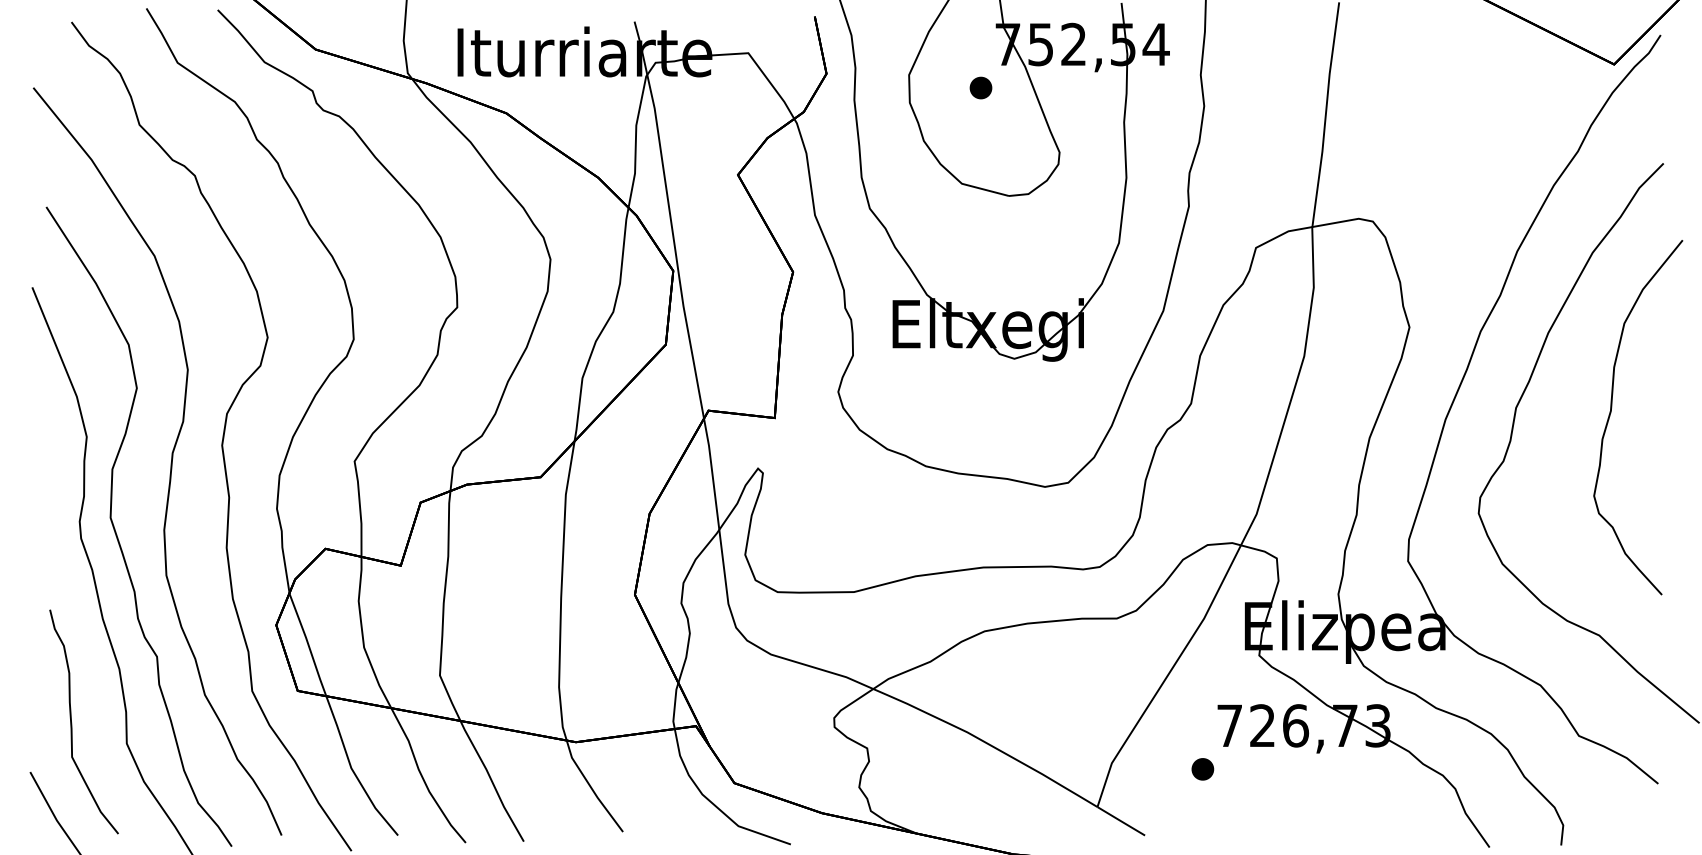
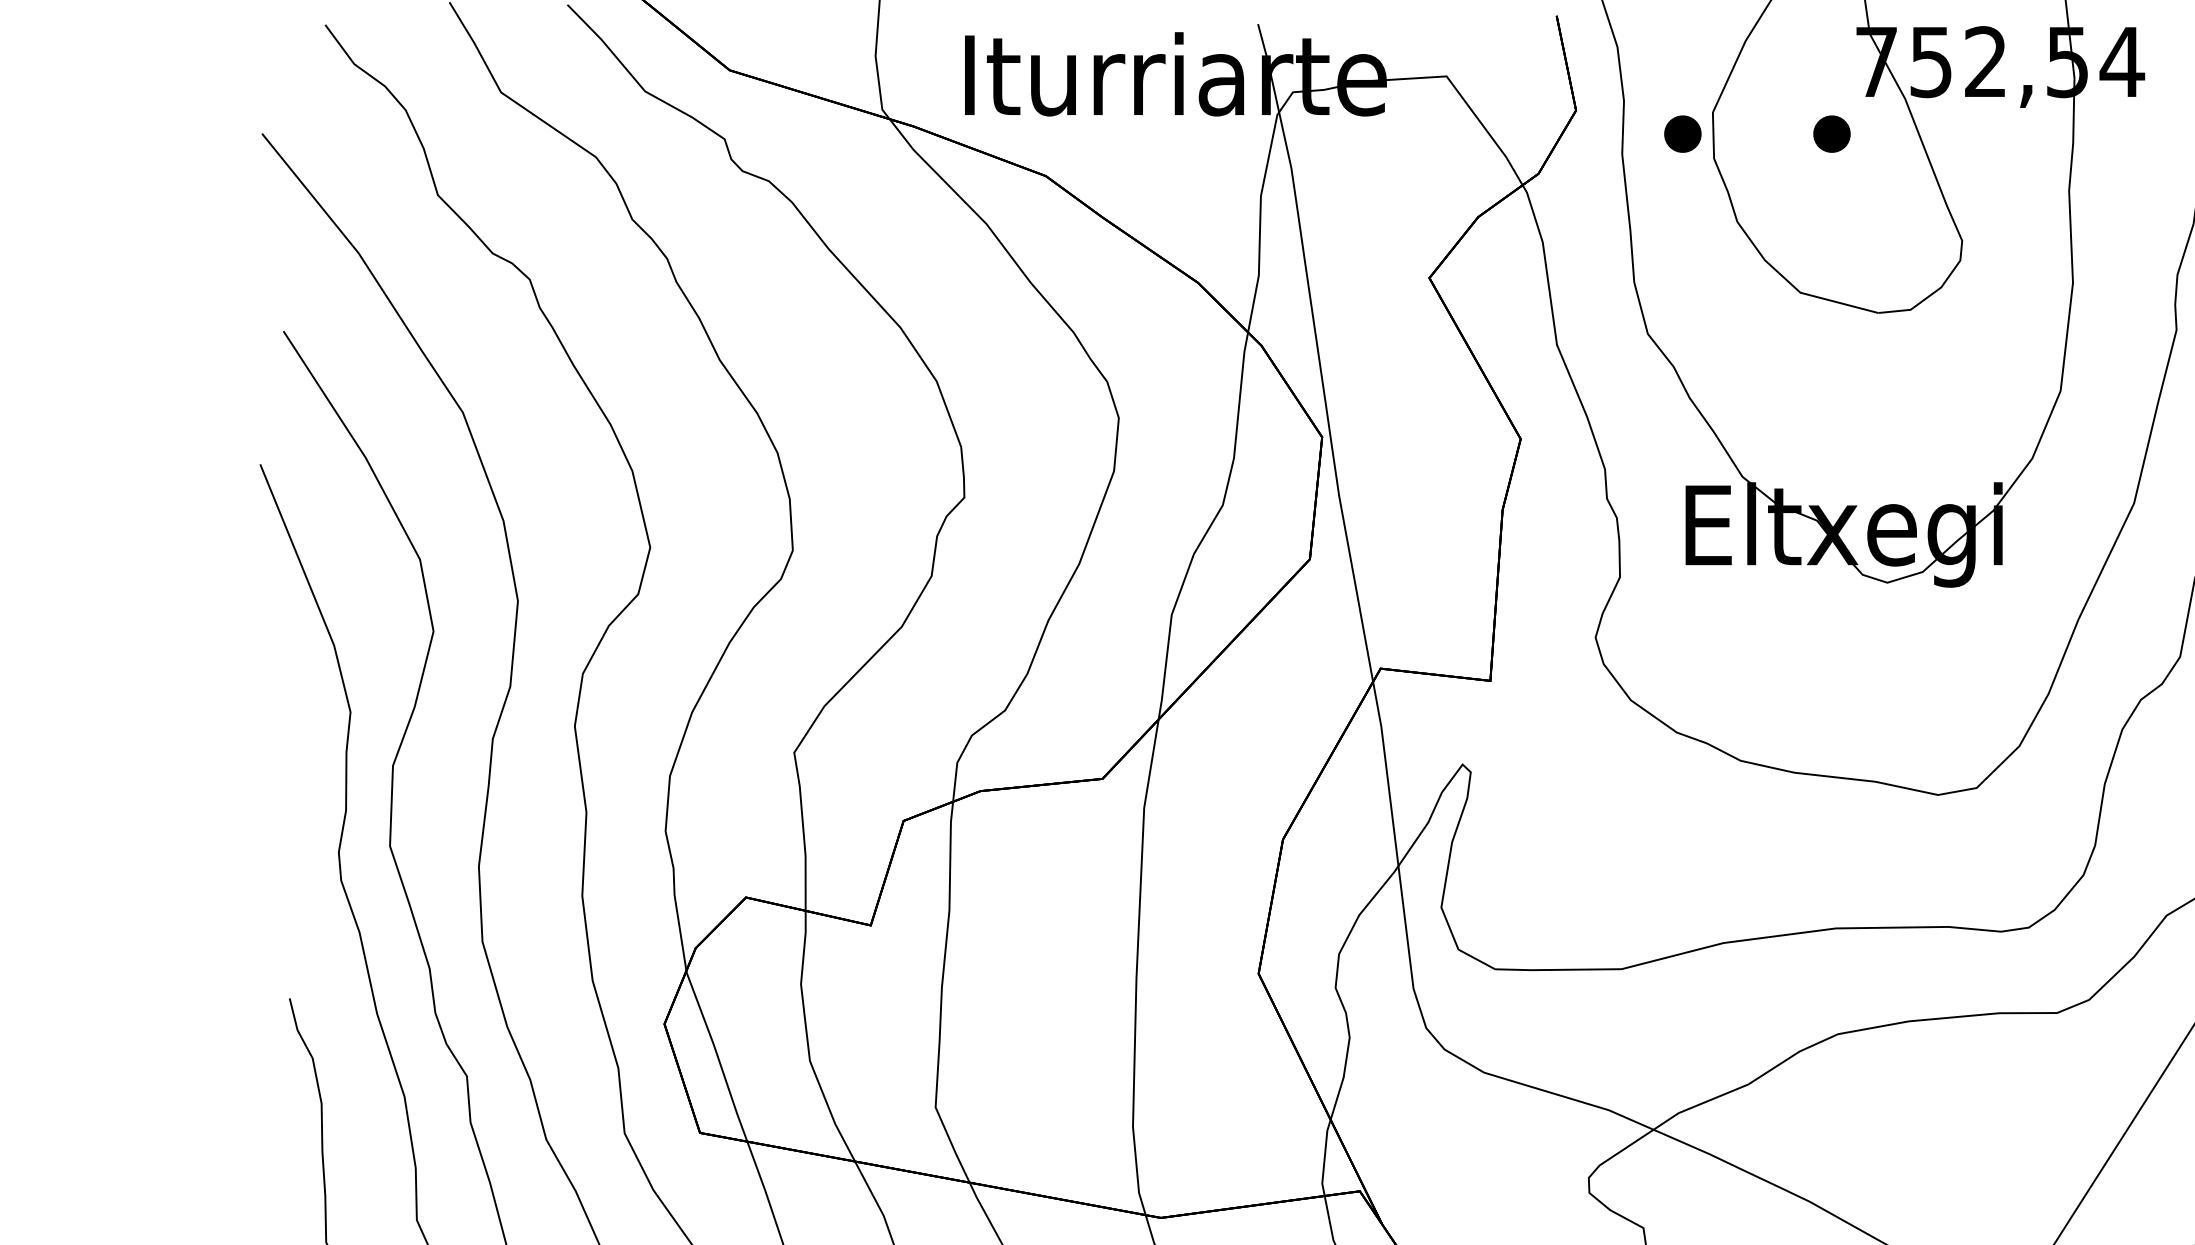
part: (890, 87) -> (1682, 133), added

